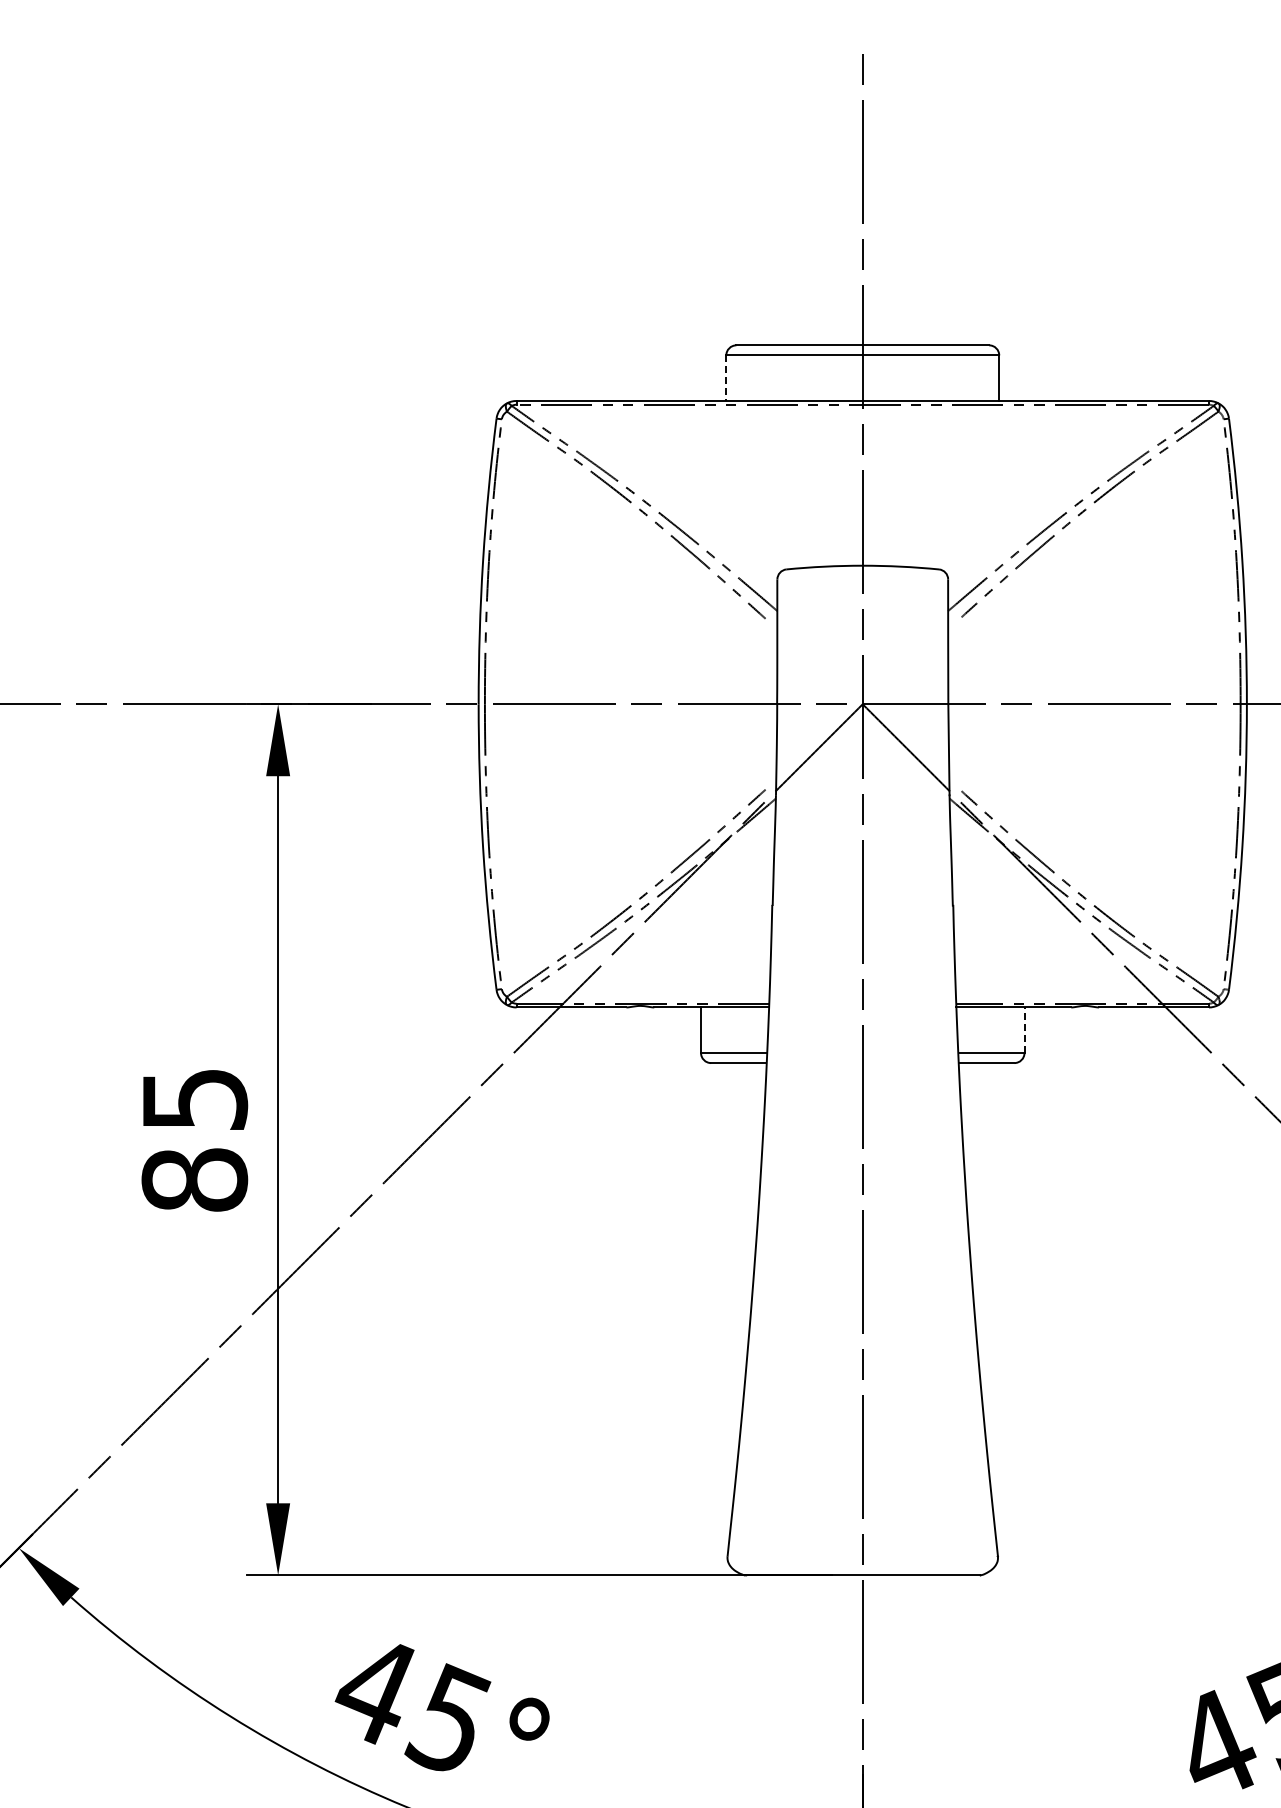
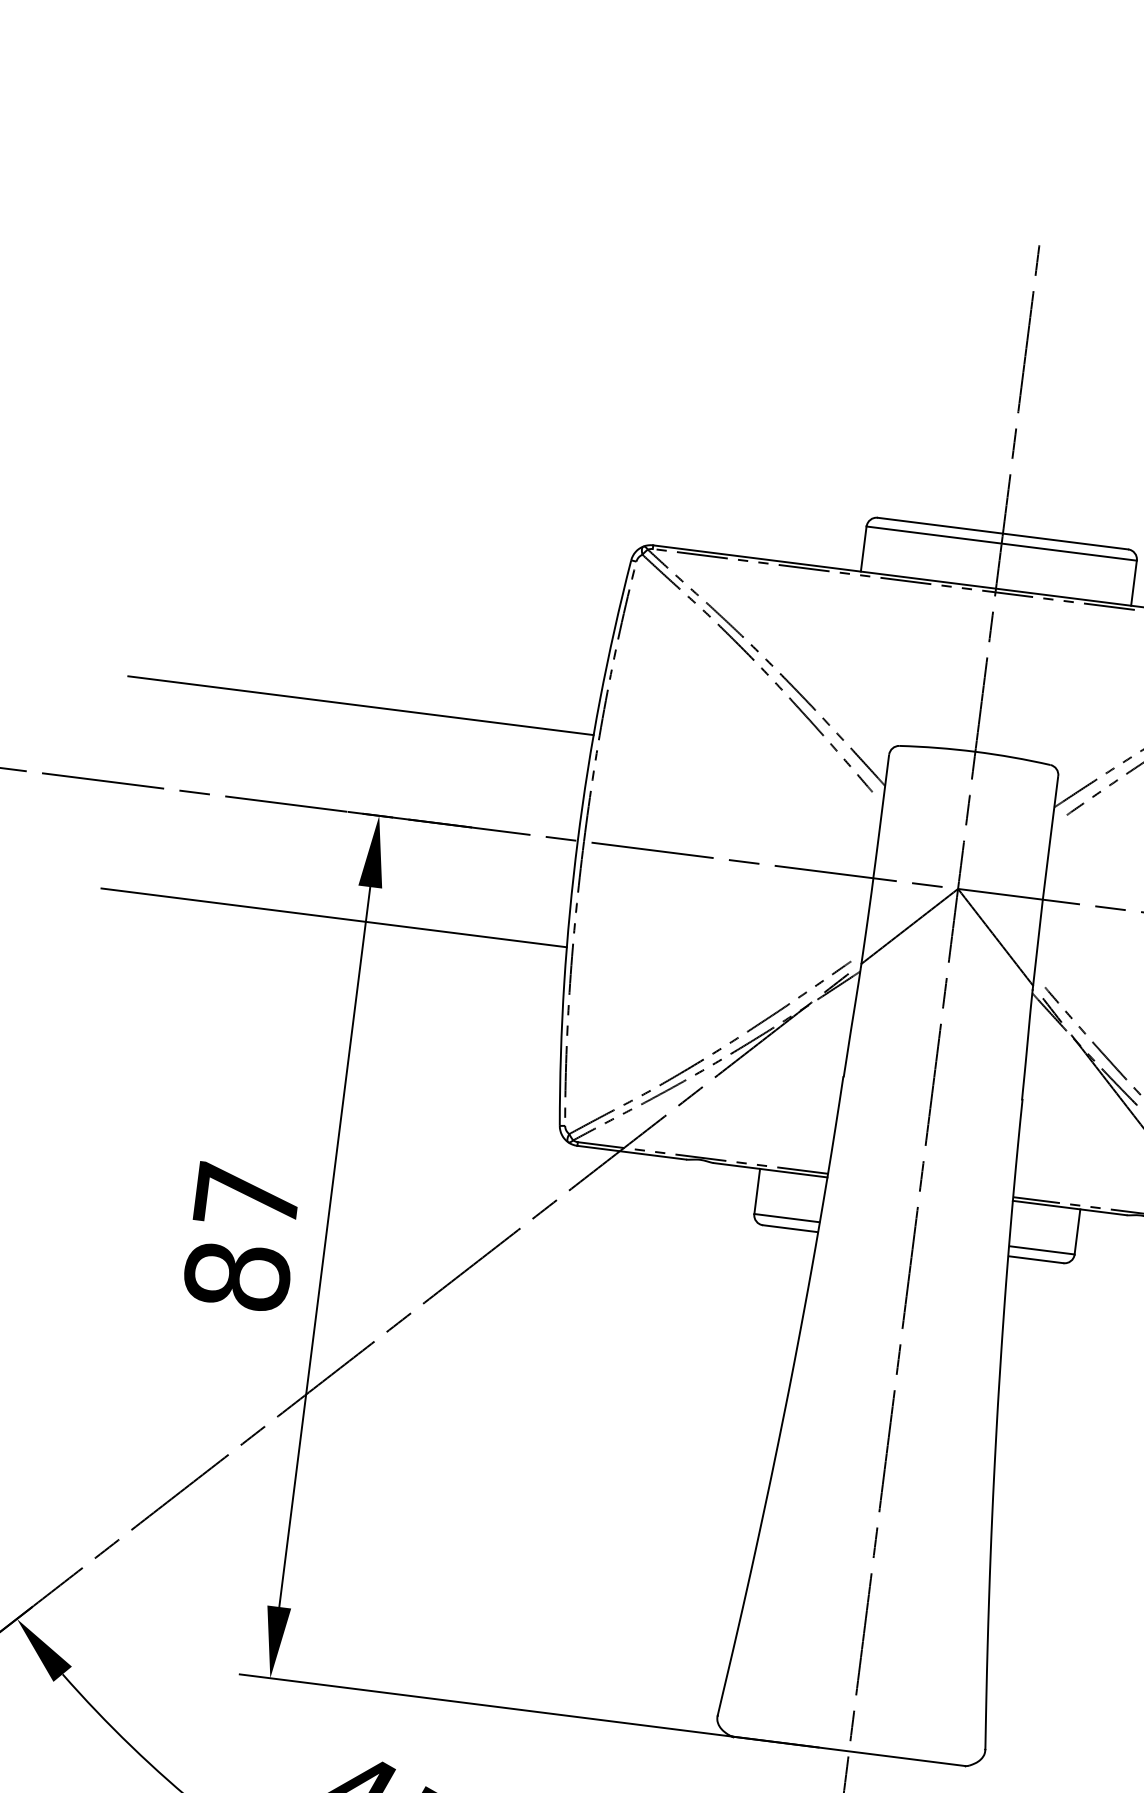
line: (726, 378) -> (863, 549), dashed -> solid
line: (246, 597) -> (361, 706), added
line: (246, 811) -> (334, 918), added
line: (1024, 1030) -> (1077, 1232), dashed -> solid
text: (195, 1099) -> (247, 1196), 85 -> 87

